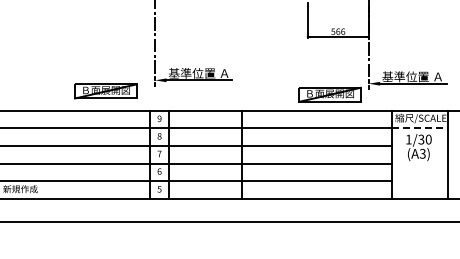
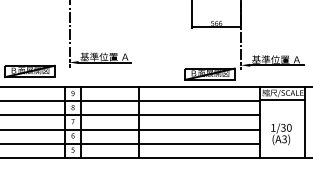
line: (420, 127) -> (282, 100), dashed -> solid
text: (418, 147) -> (281, 134), moved

